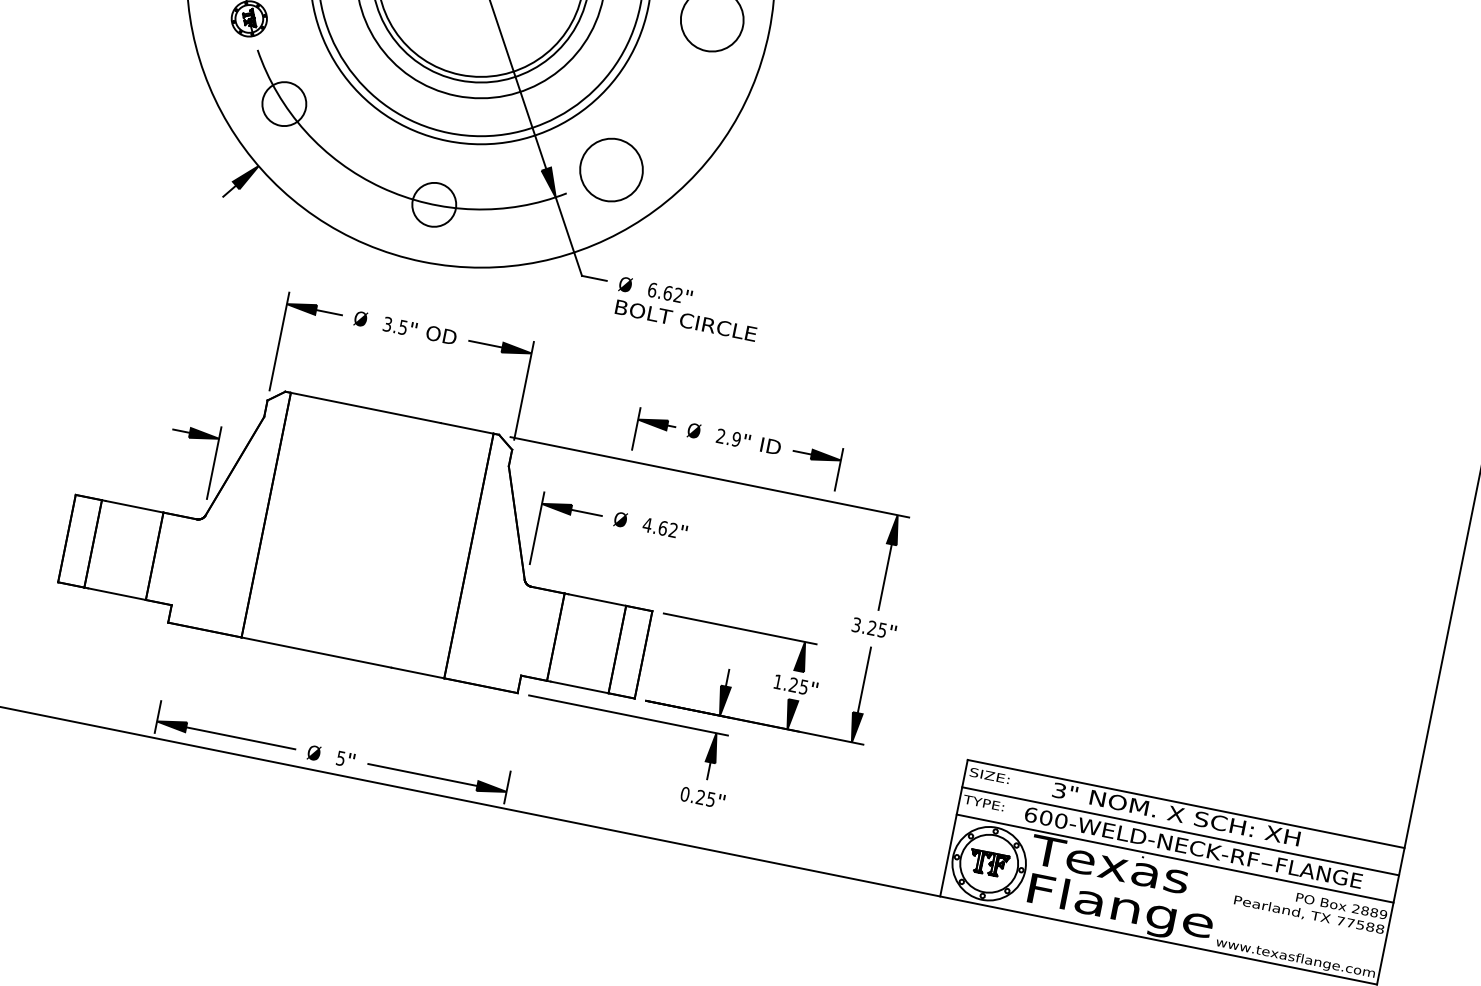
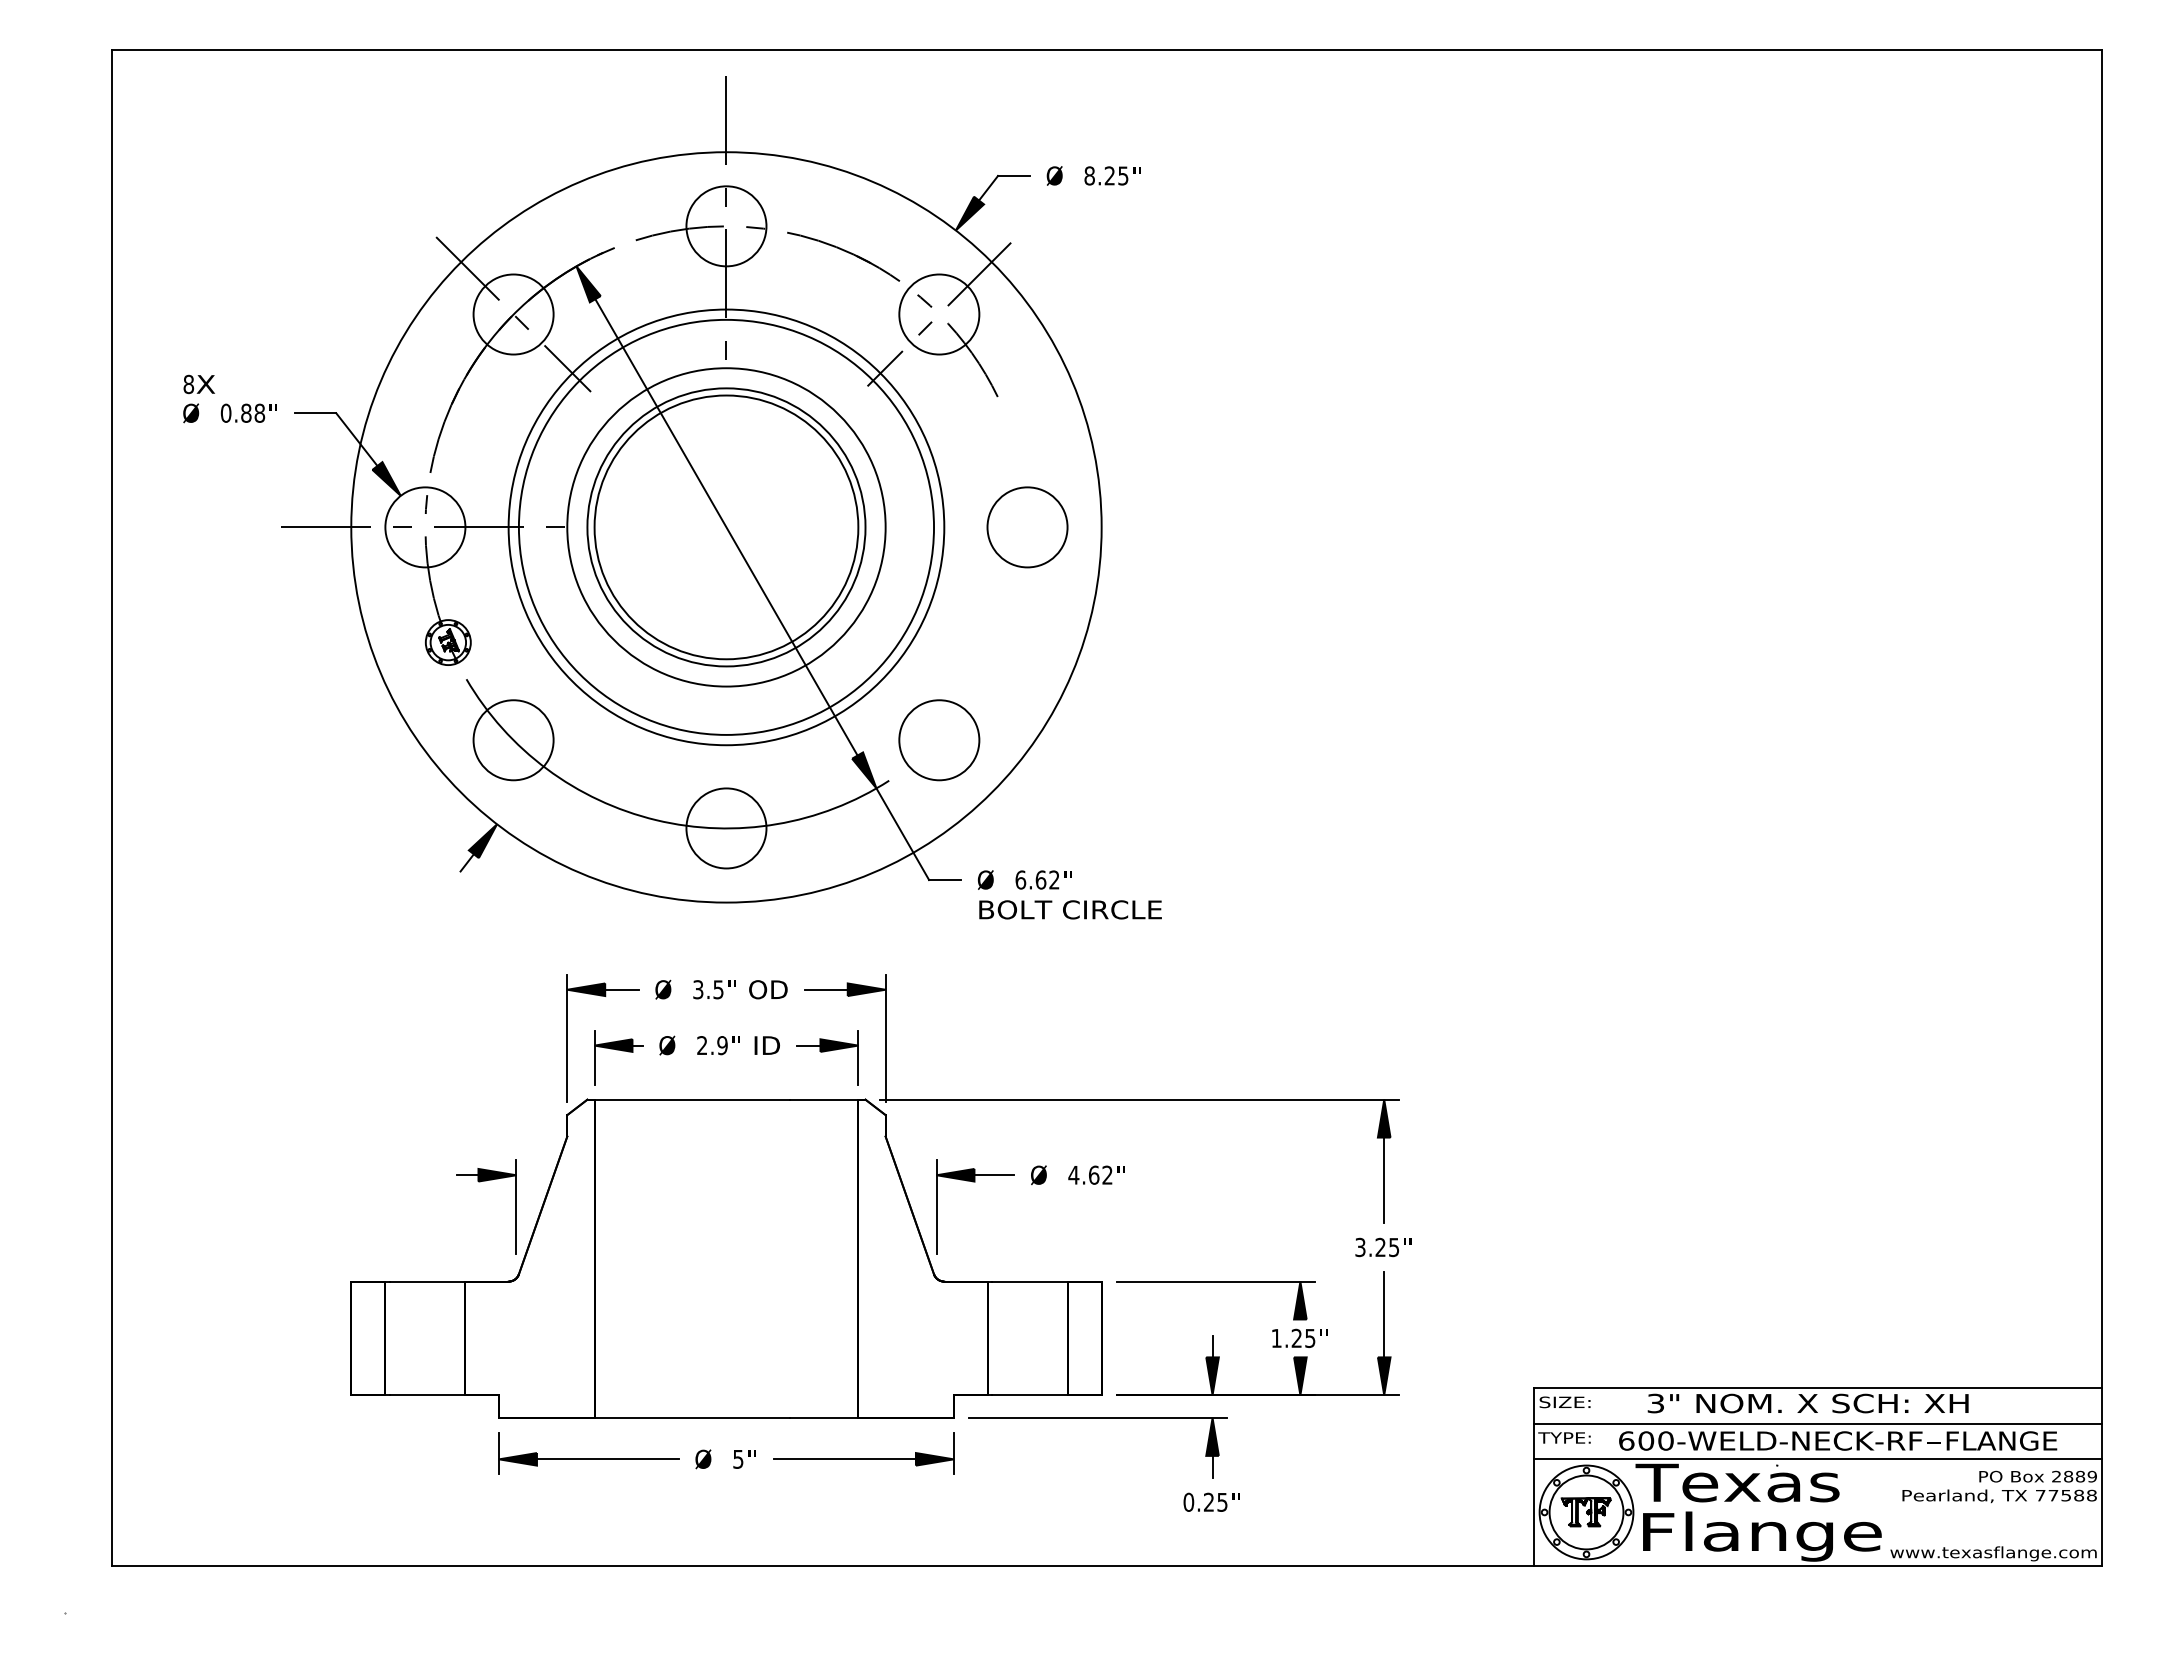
circle: (284, 104) -> (513, 740), size x1.43
circle: (434, 204) -> (726, 828), size x1.43
part: (737, 449) -> (726, 1057), moved
part: (338, 753) -> (734, 1453), moved

